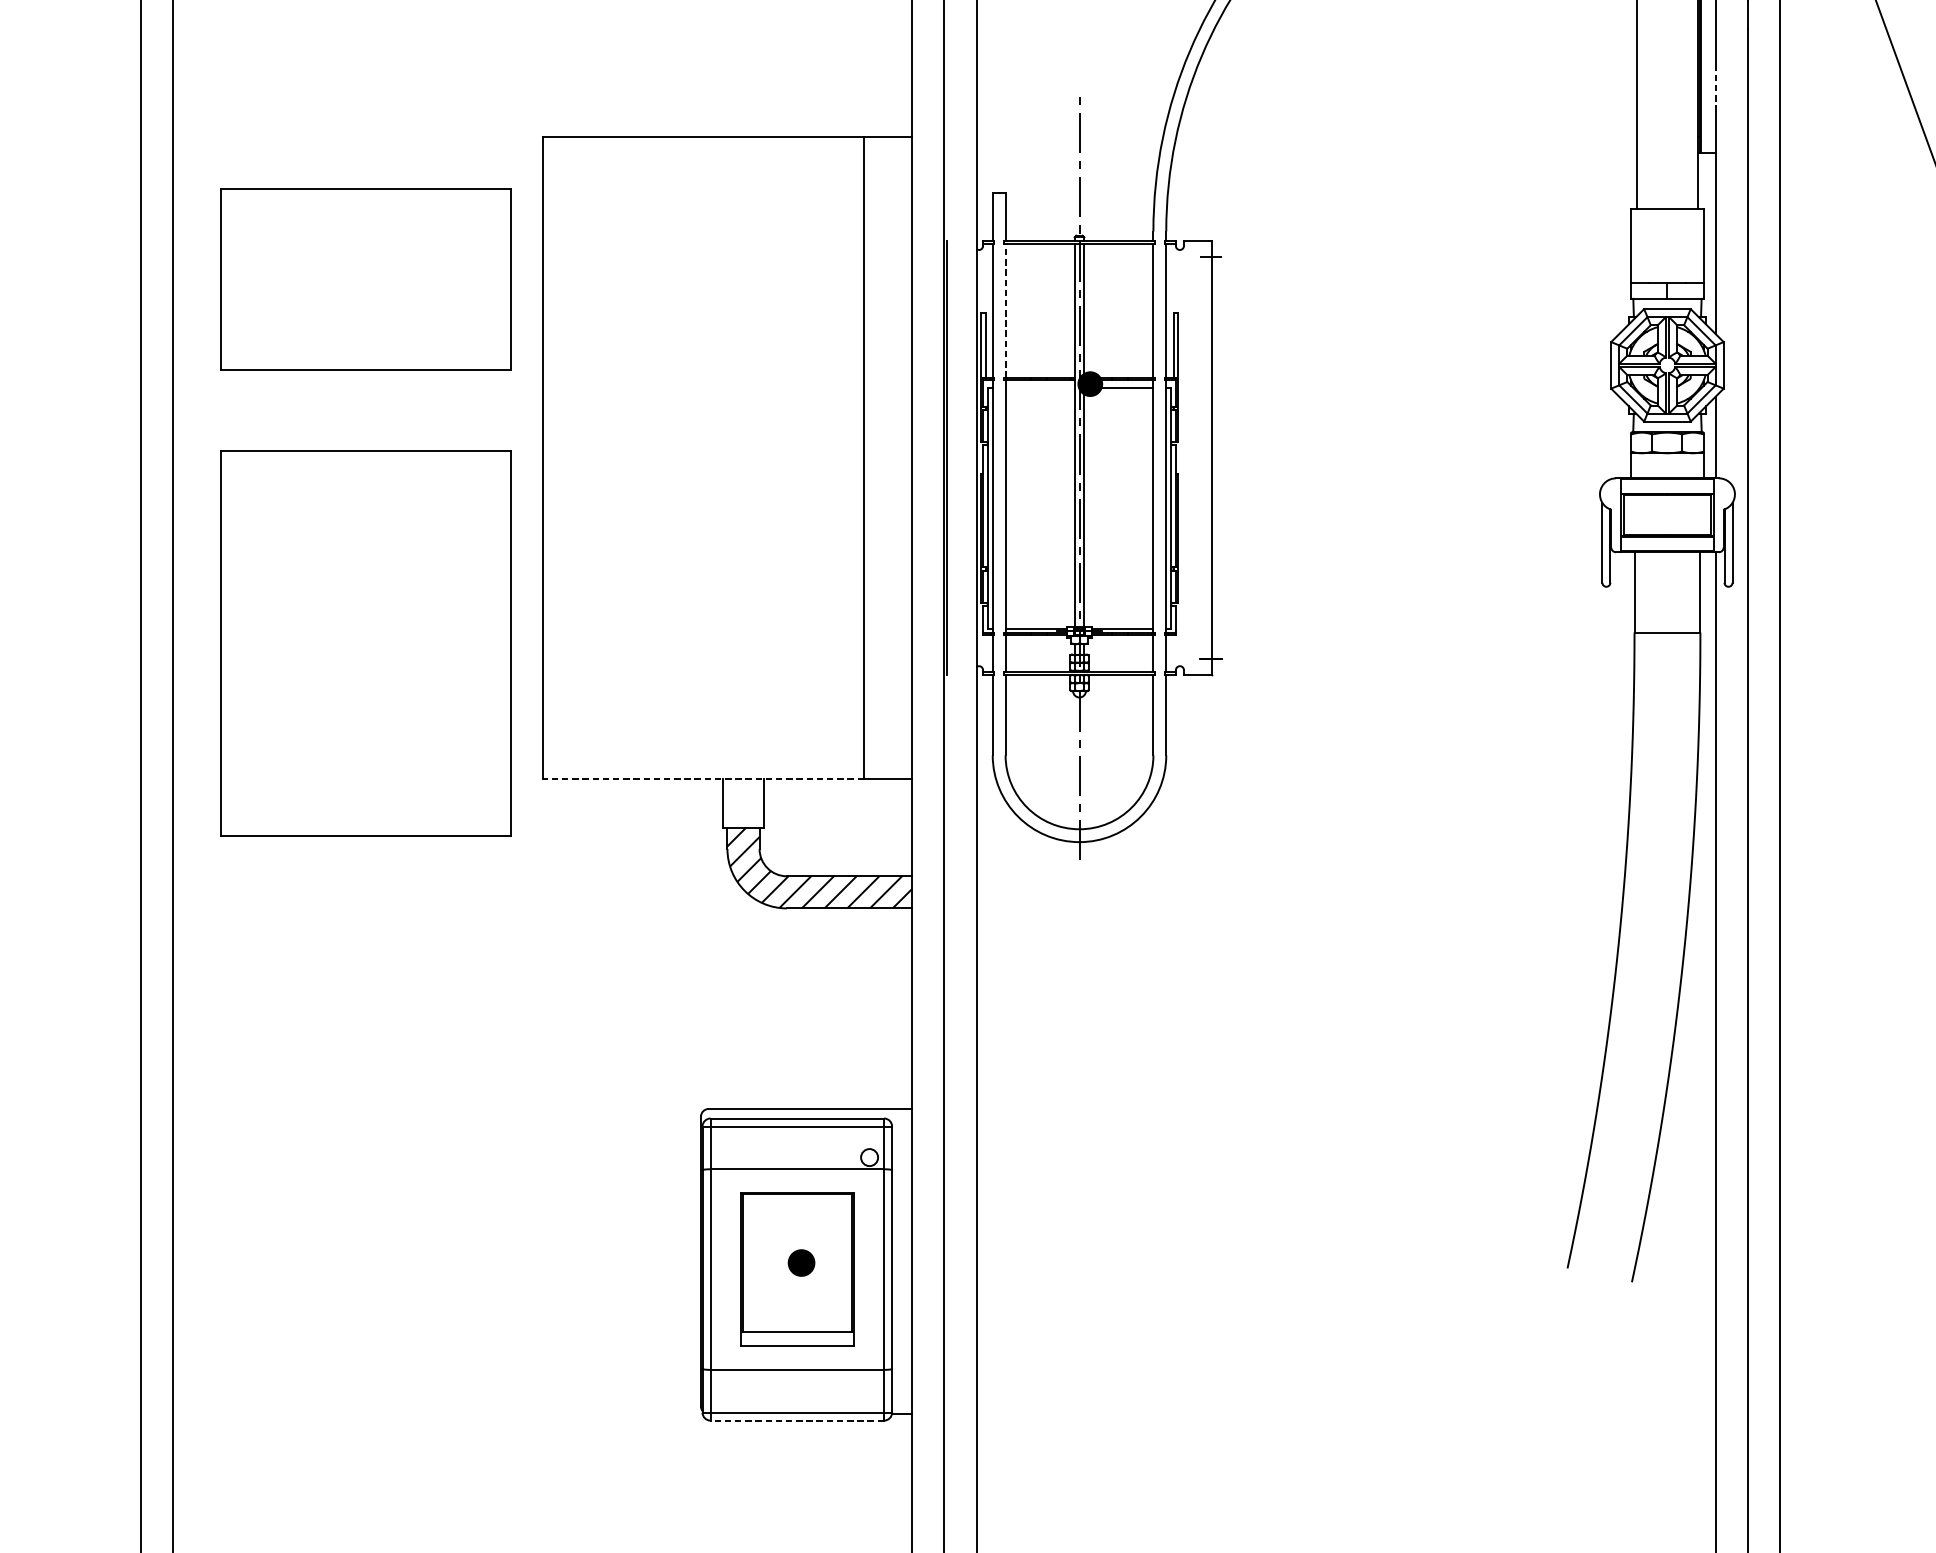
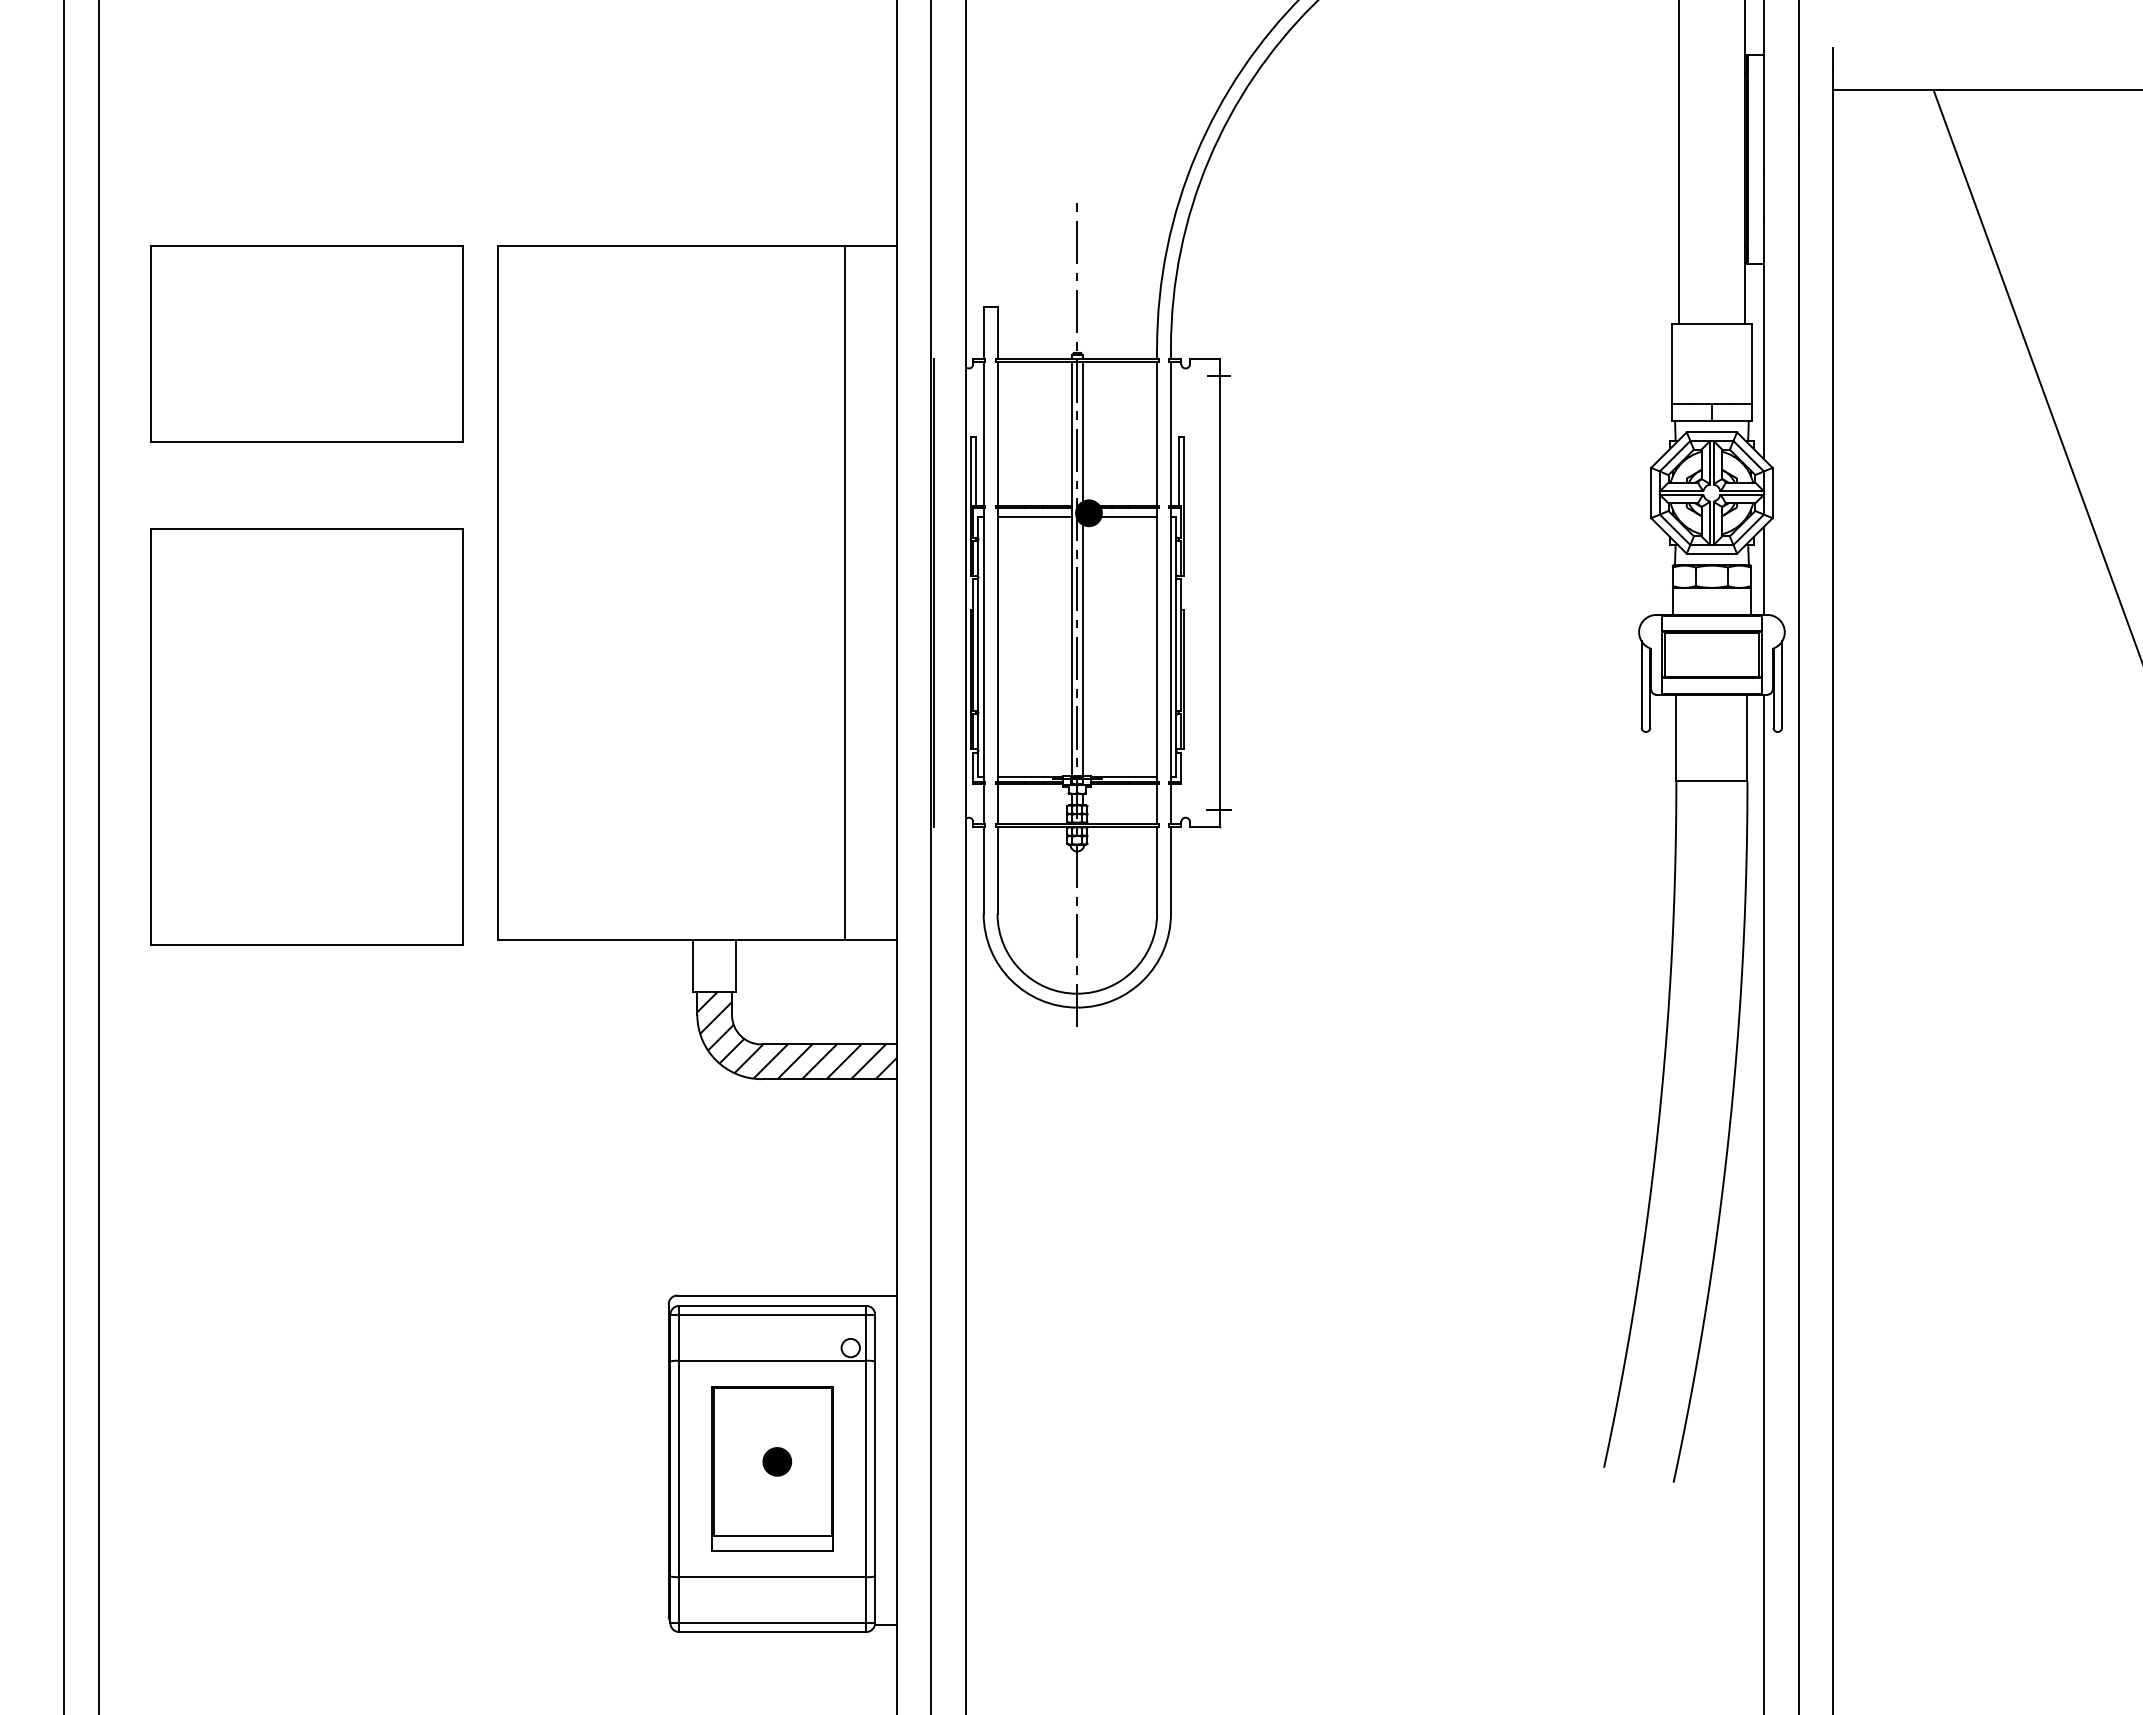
line: (1715, 90) -> (1763, 196), dashed -> solid
part: (365, 278) -> (306, 343), moved
line: (1005, 310) -> (997, 433), dashed -> solid
line: (1039, 388) -> (1034, 517), added
part: (365, 642) -> (306, 736), moved
line: (702, 779) -> (670, 939), dashed -> solid
line: (797, 1420) -> (772, 1631), dashed -> solid

